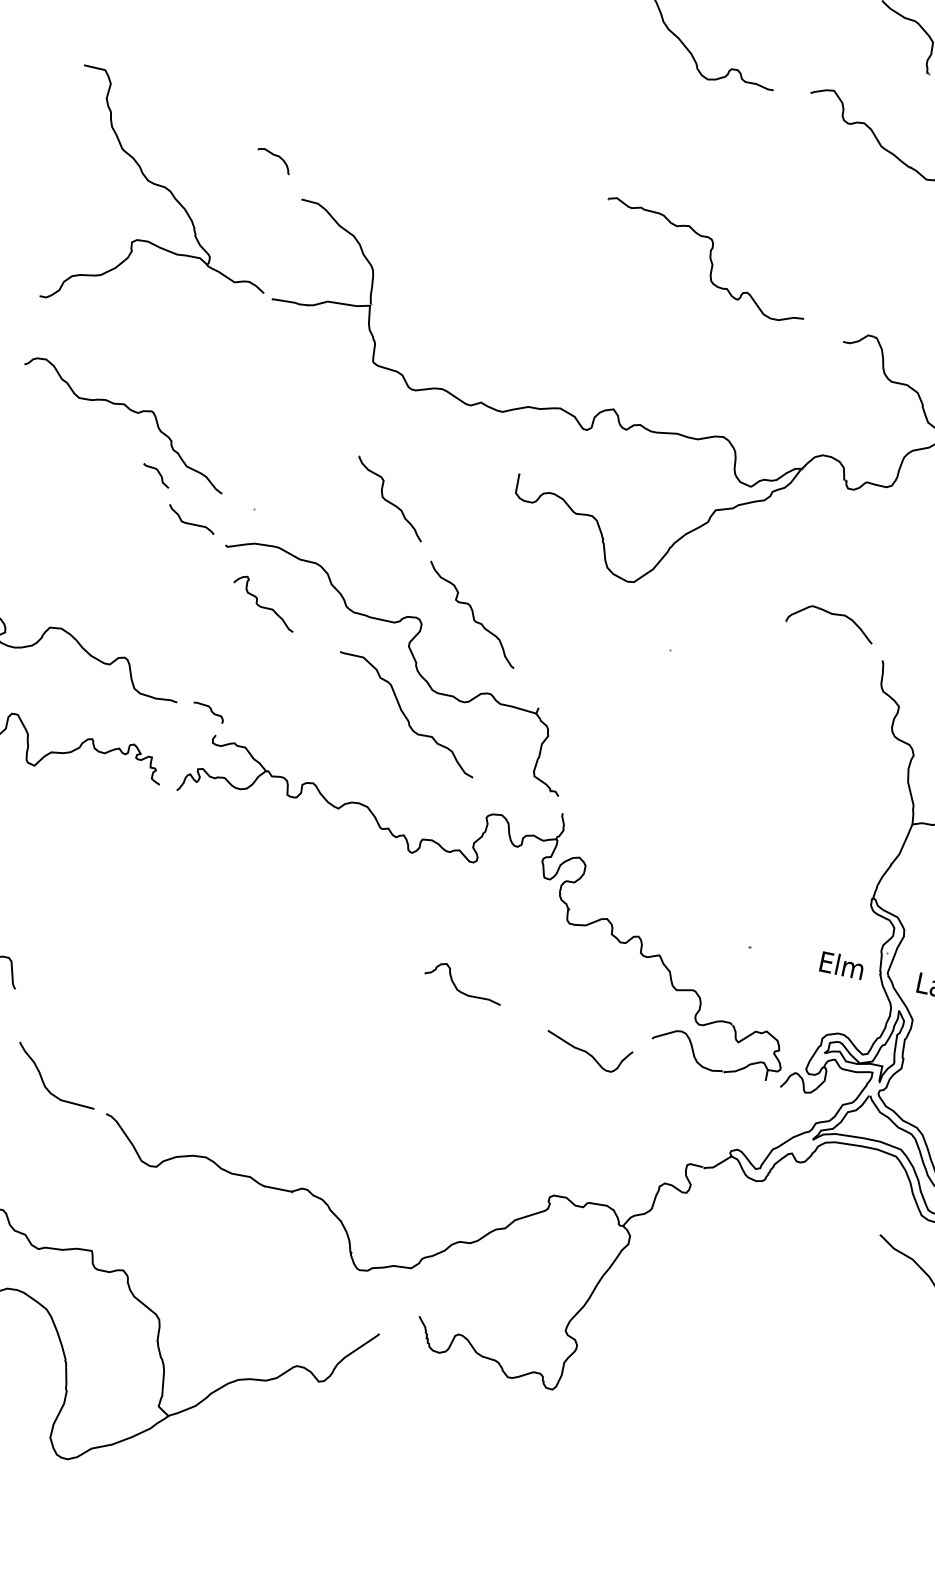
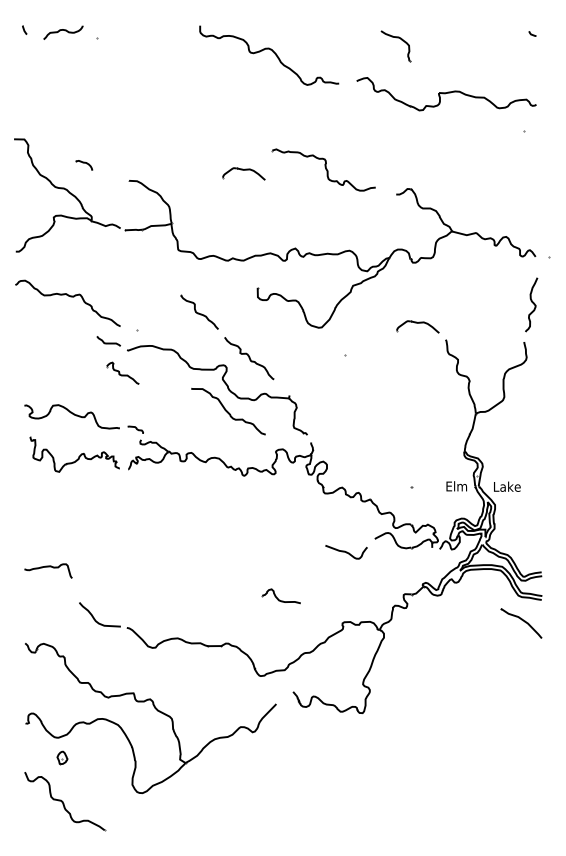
part: (274, 161) -> (84, 165), moved
part: (539, 233) -> (243, 173), added
part: (155, 475) -> (87, 324), removed
part: (263, 601) -> (122, 372), moved
part: (461, 982) -> (280, 596), moved

